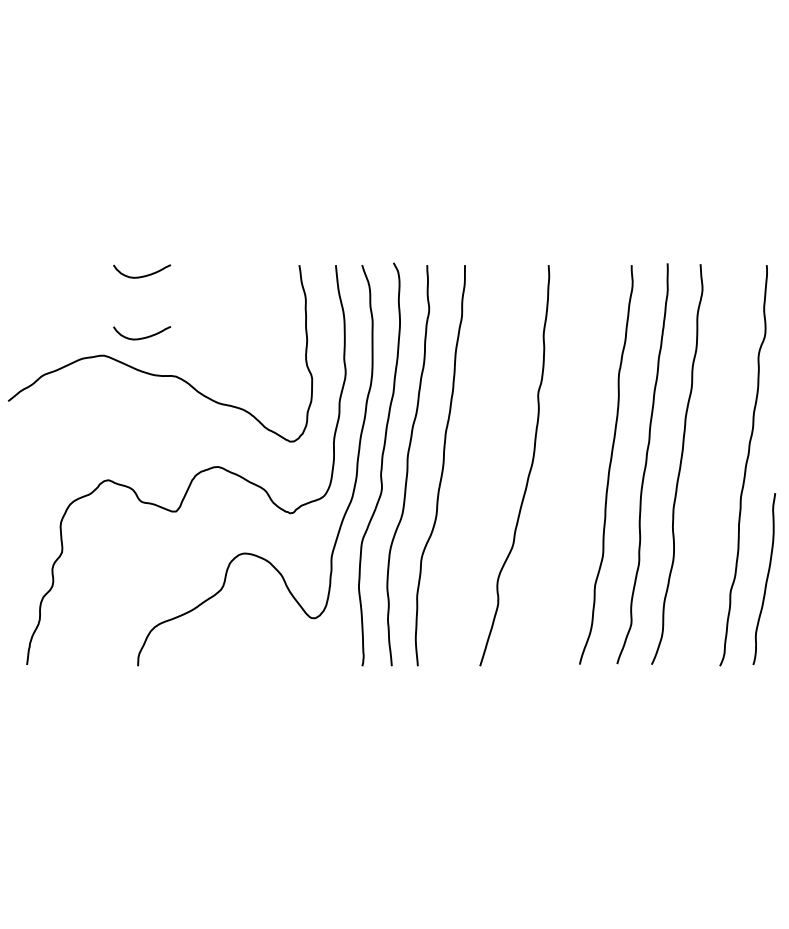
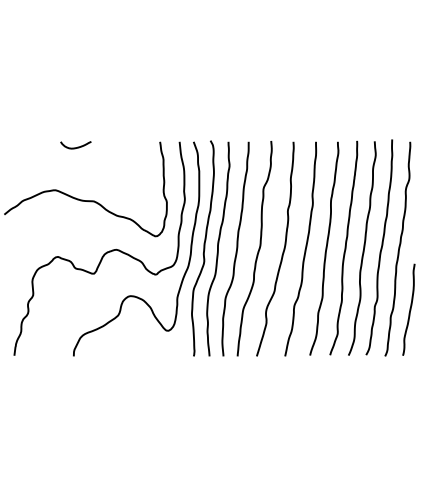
curve: (141, 337) -> (75, 180), removed
curve: (711, 462) -> (380, 247), added
curve: (483, 464) -> (258, 248), added
curve: (569, 466) -> (304, 249), added

